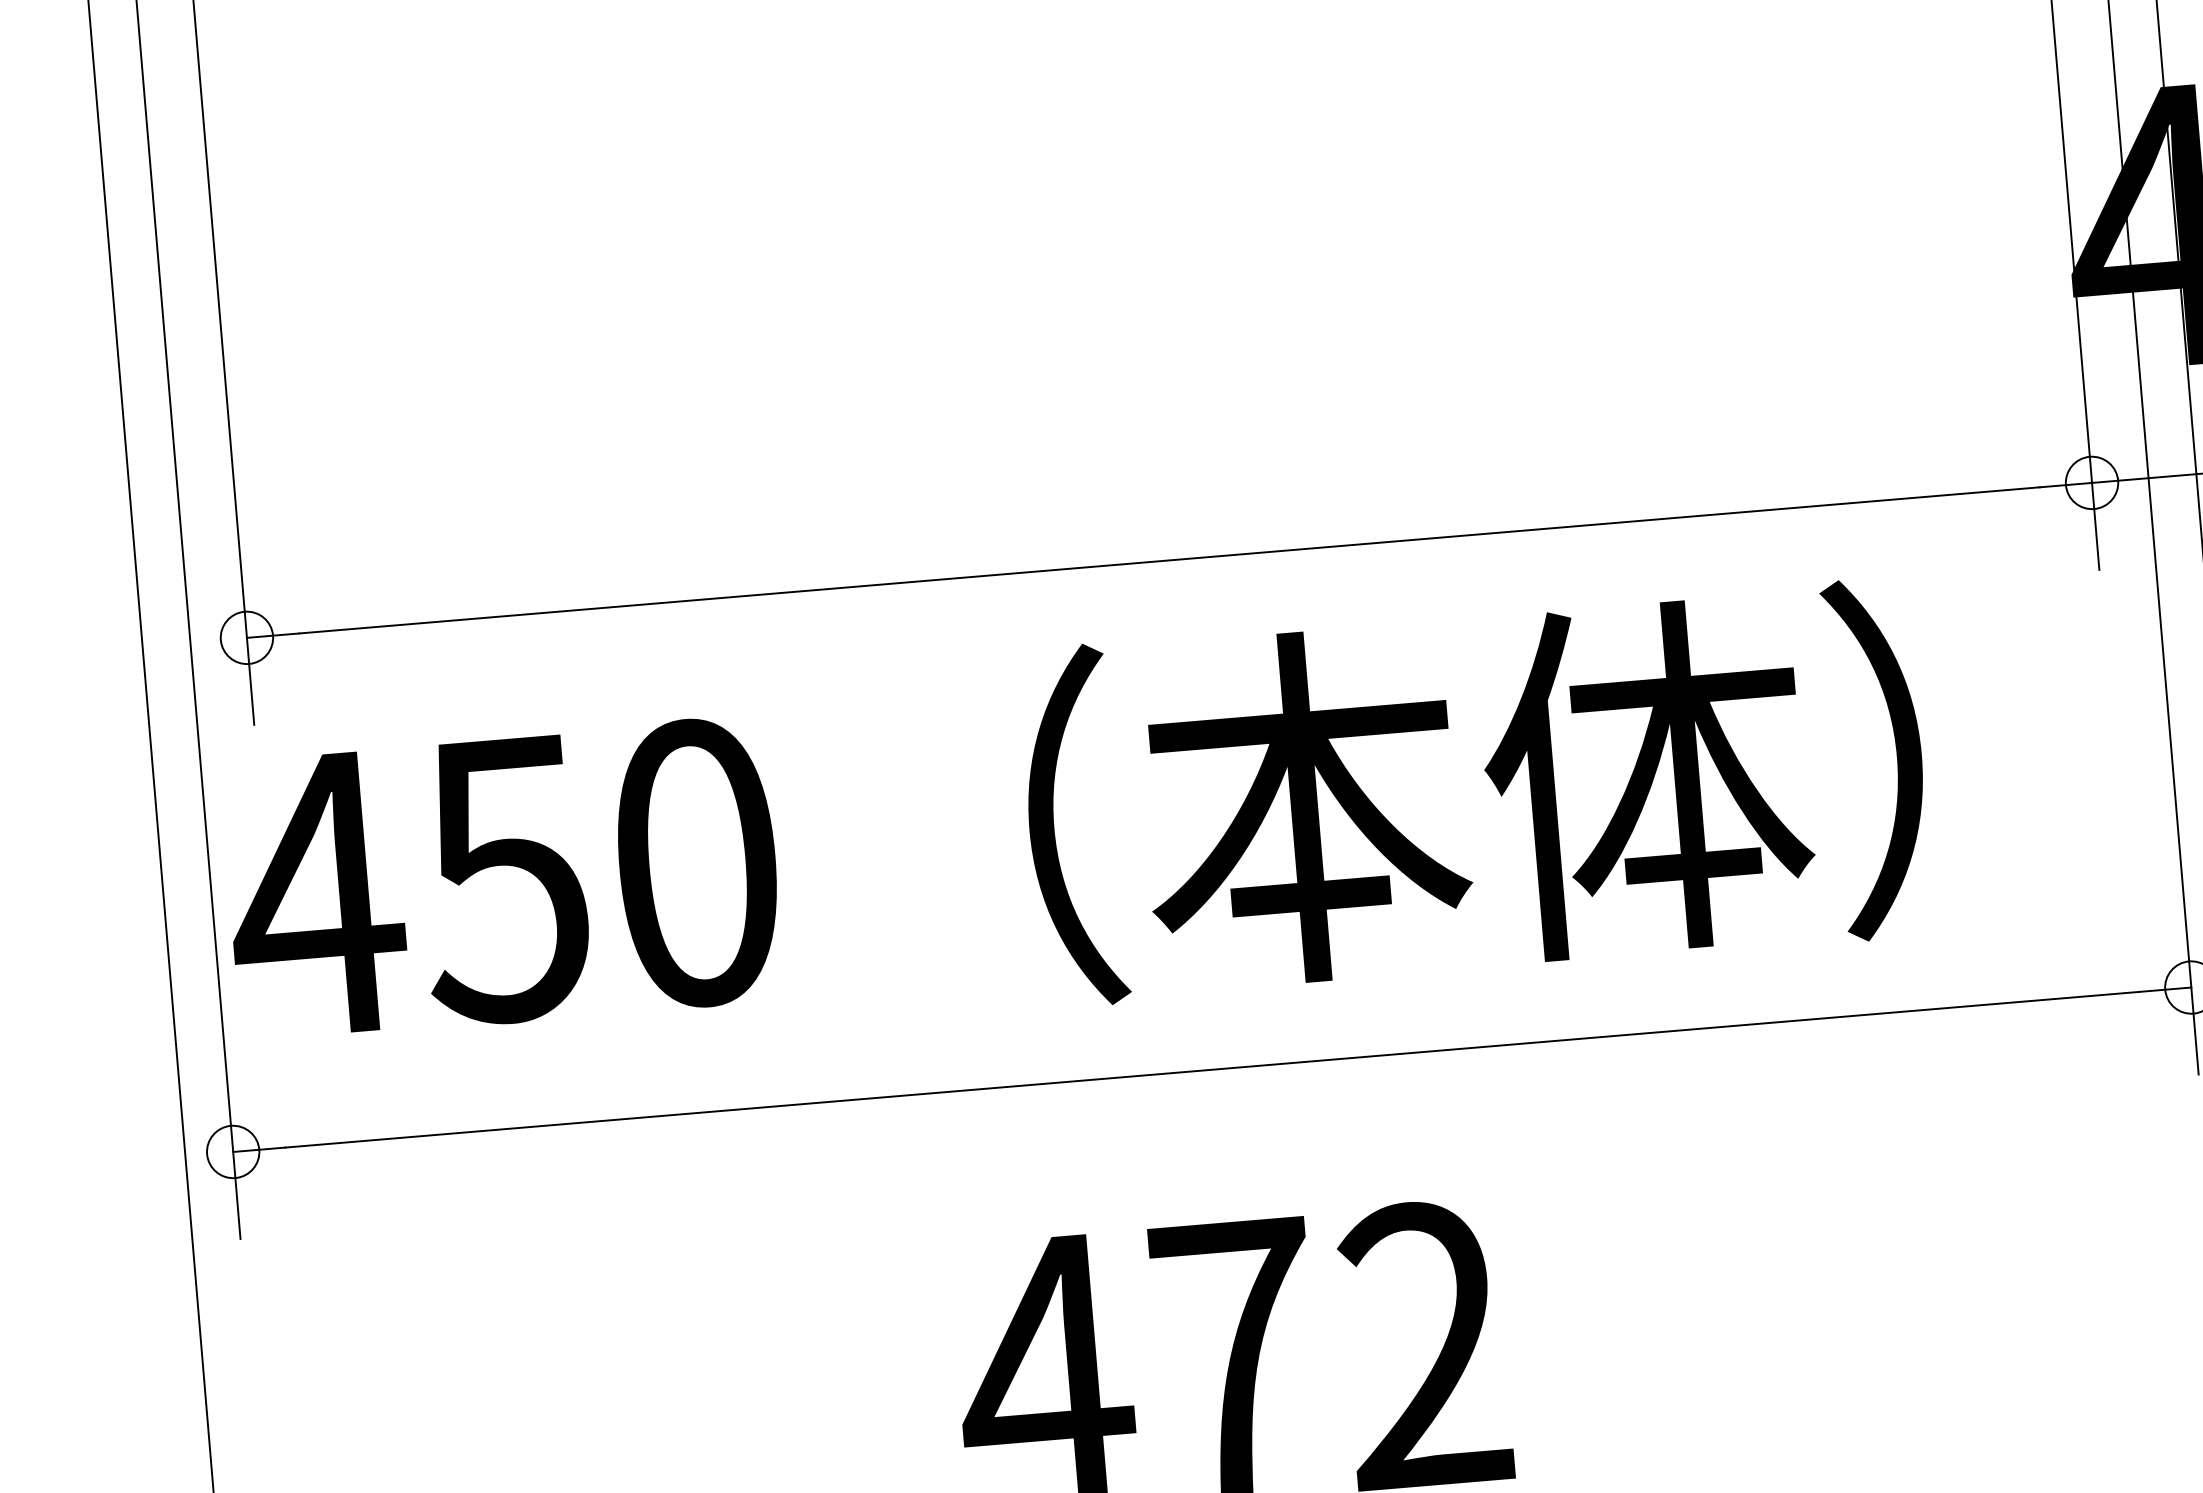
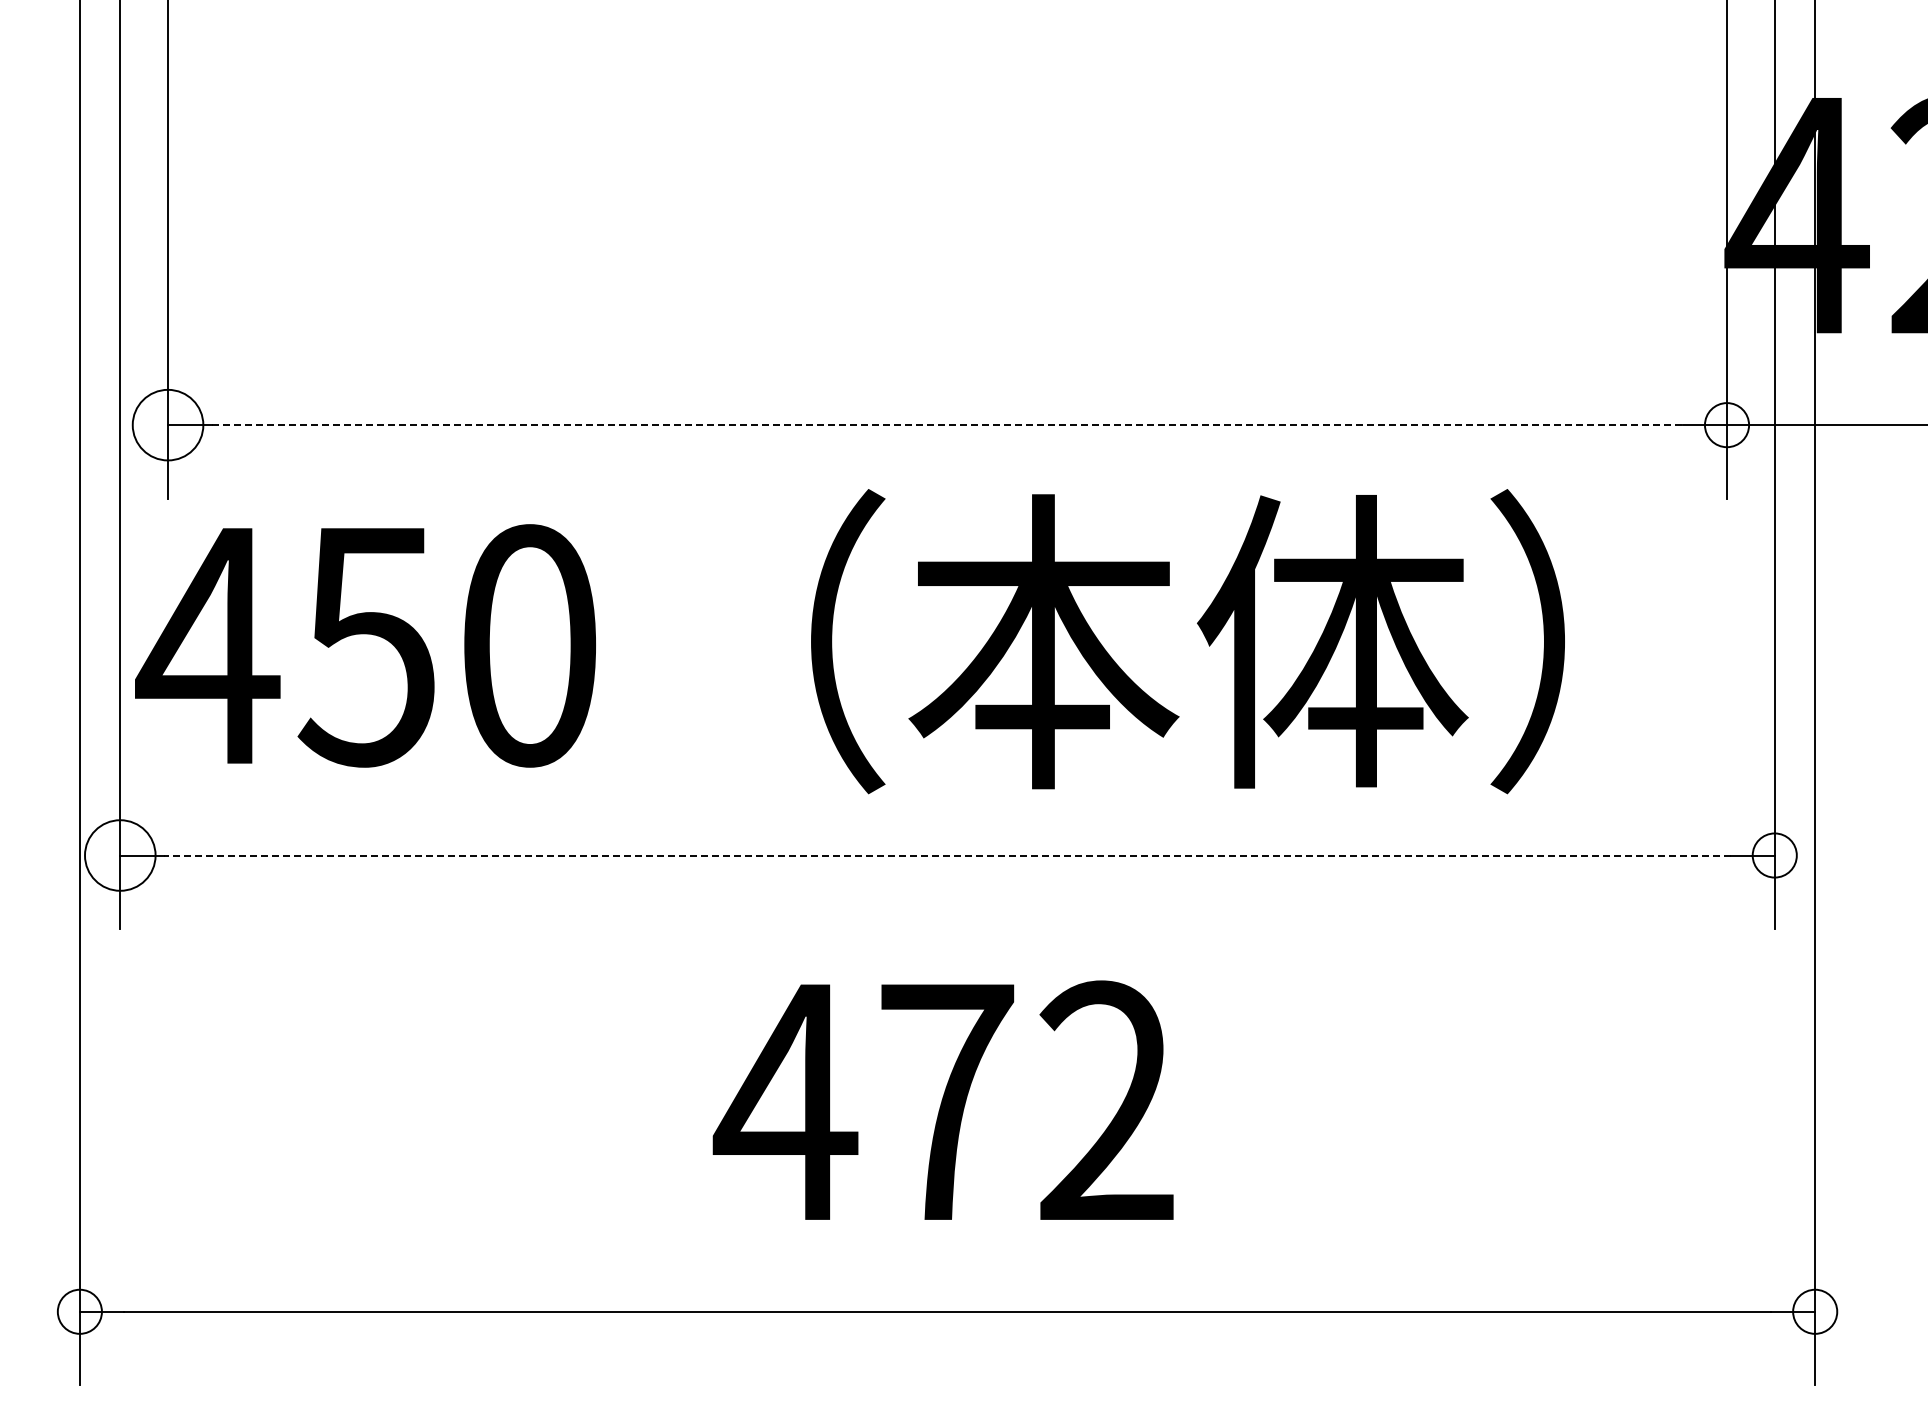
line: (1170, 560) -> (948, 425), solid -> dashed
circle: (247, 638) -> (168, 425), size x1.6
line: (1212, 1069) -> (947, 855), solid -> dashed
circle: (233, 1151) -> (120, 855), size x1.6

